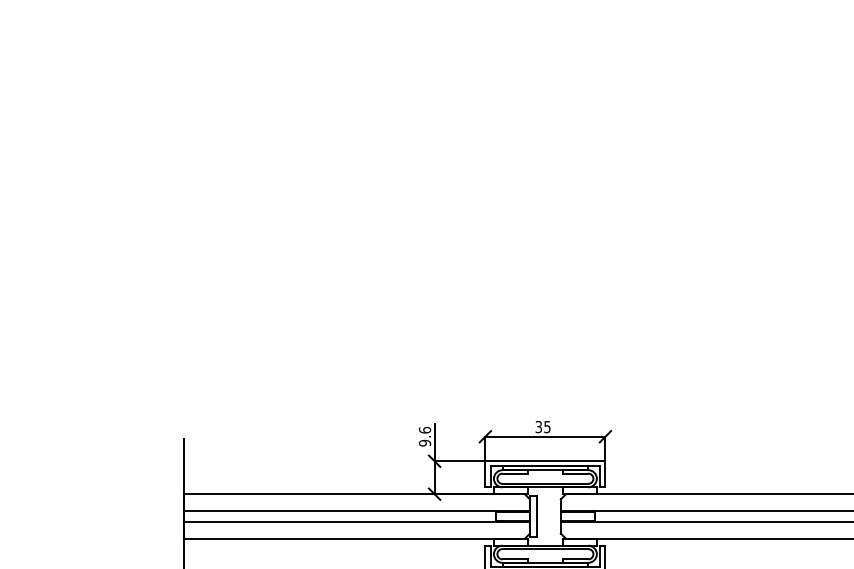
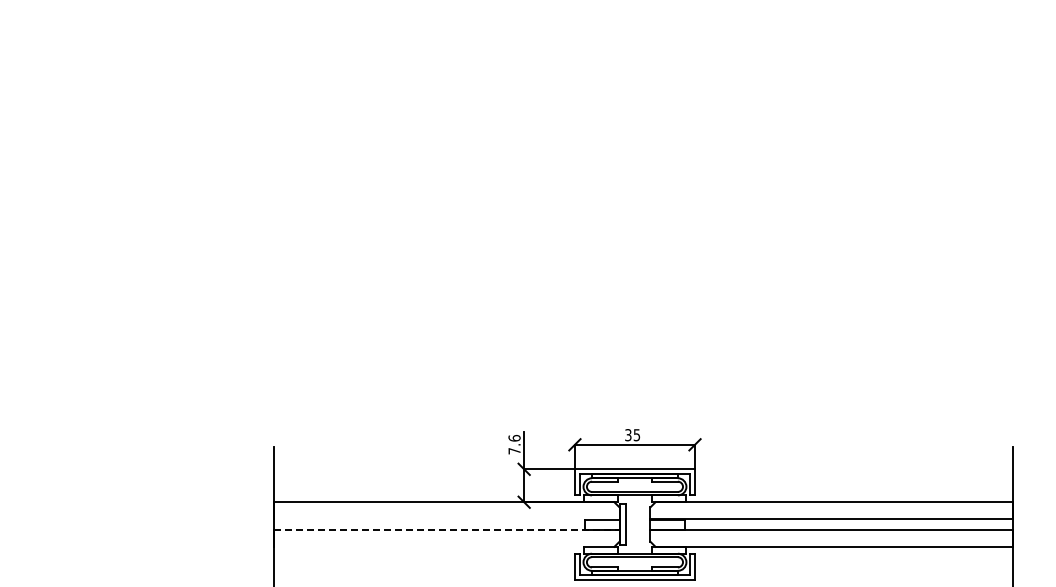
text: (424, 442) -> (514, 450), 9.6 -> 7.6
line: (356, 511) -> (446, 519), removed
line: (356, 521) -> (446, 529), solid -> dashed
line: (353, 538) -> (443, 546), removed

